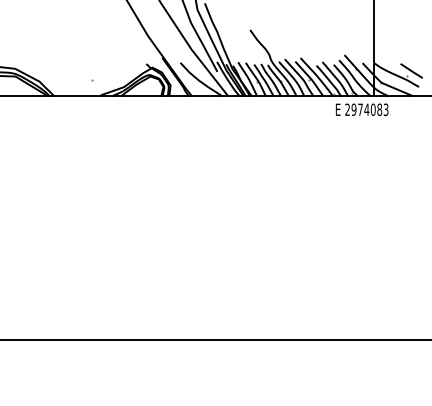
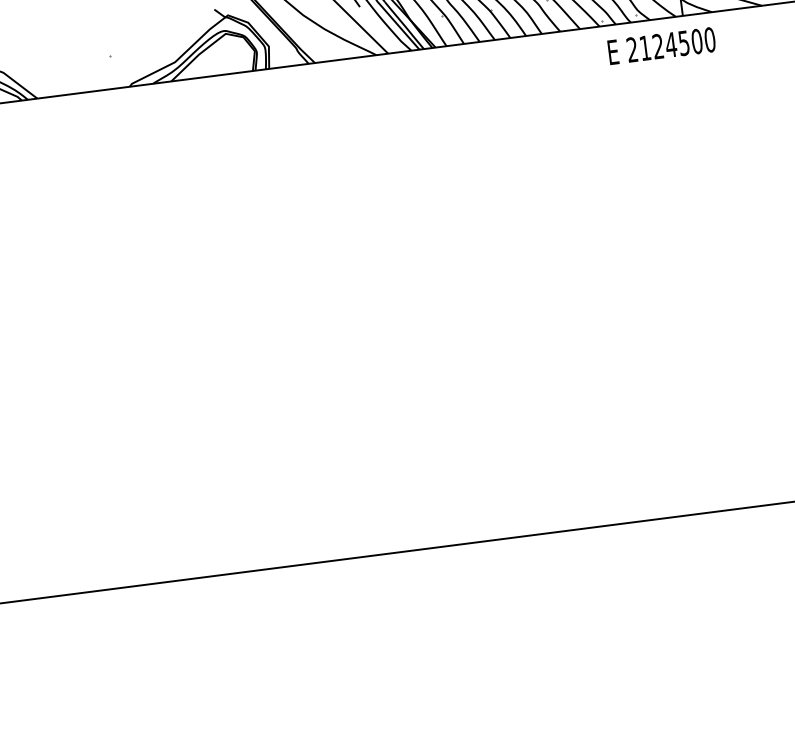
text: (369, 109) -> (676, 43), 2974083 -> 2124500

